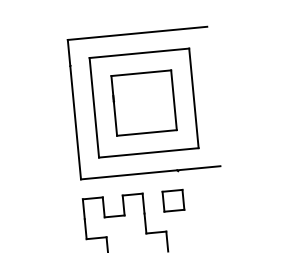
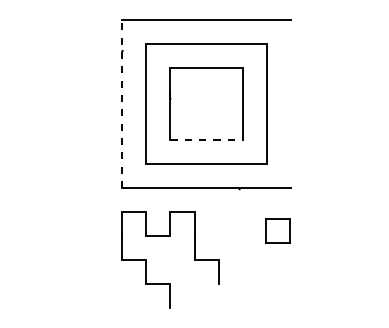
line: (74, 109) -> (122, 103), solid -> dashed
line: (147, 132) -> (207, 139), solid -> dashed
part: (173, 200) -> (277, 230), moved

